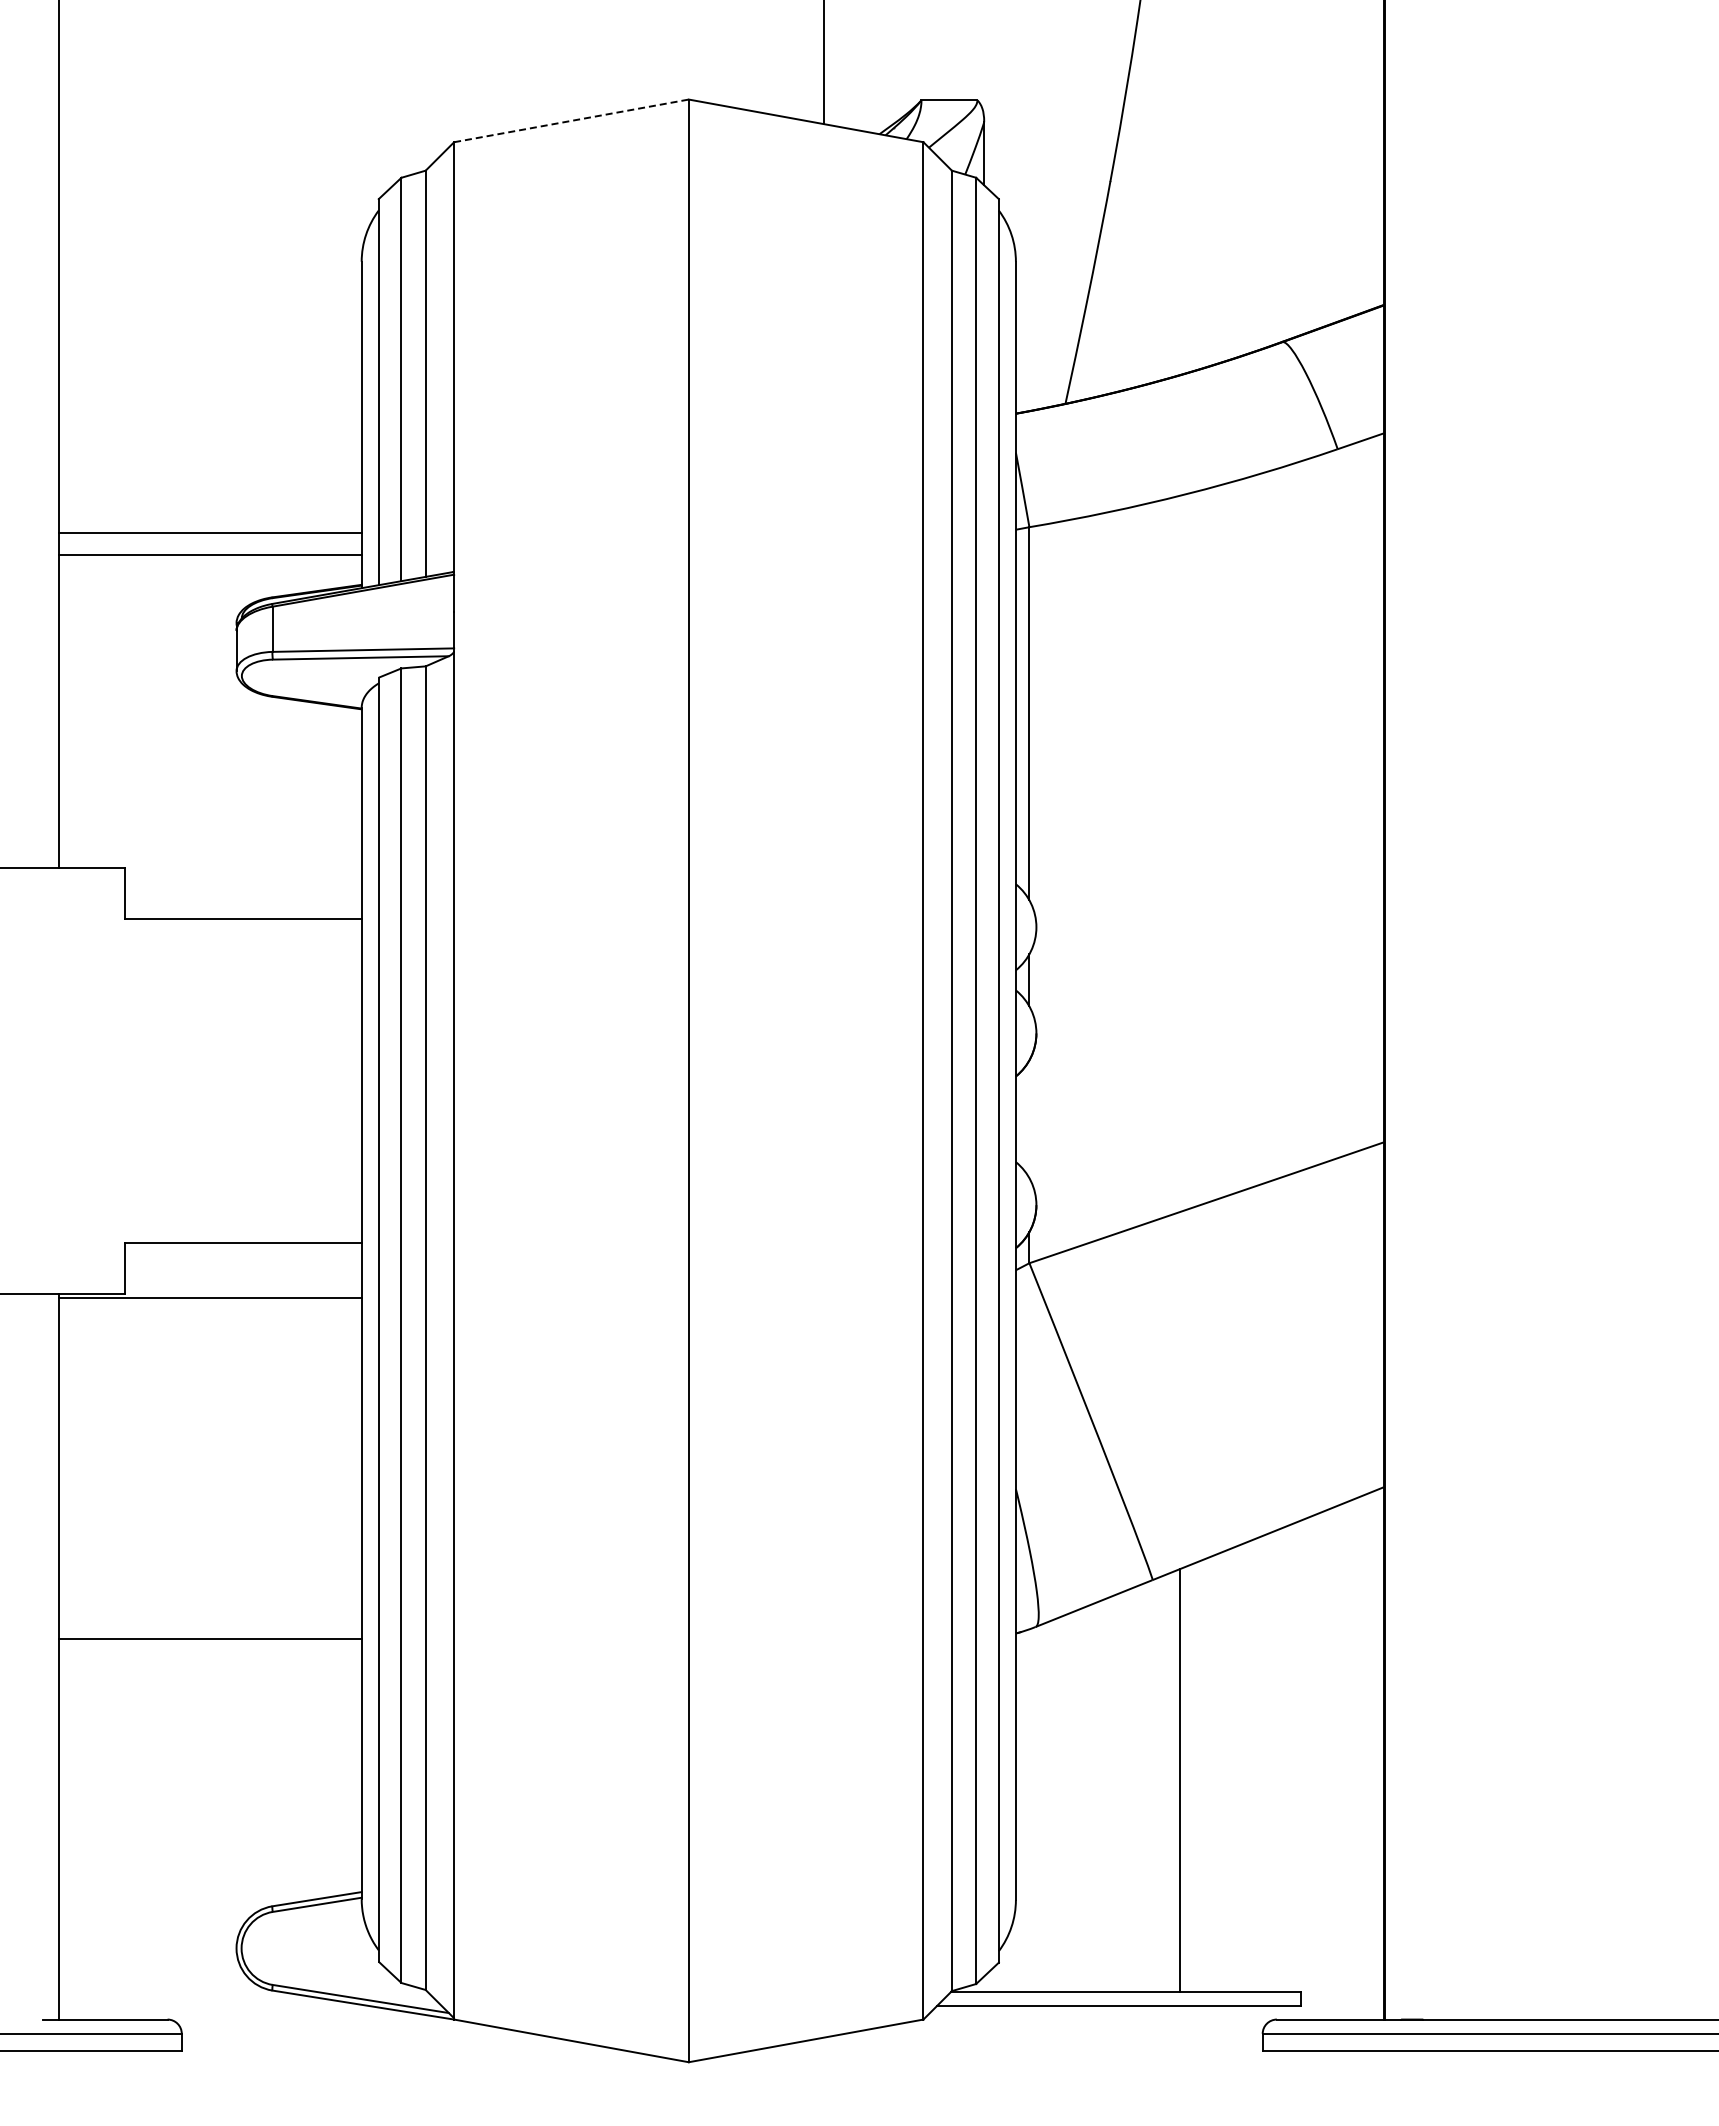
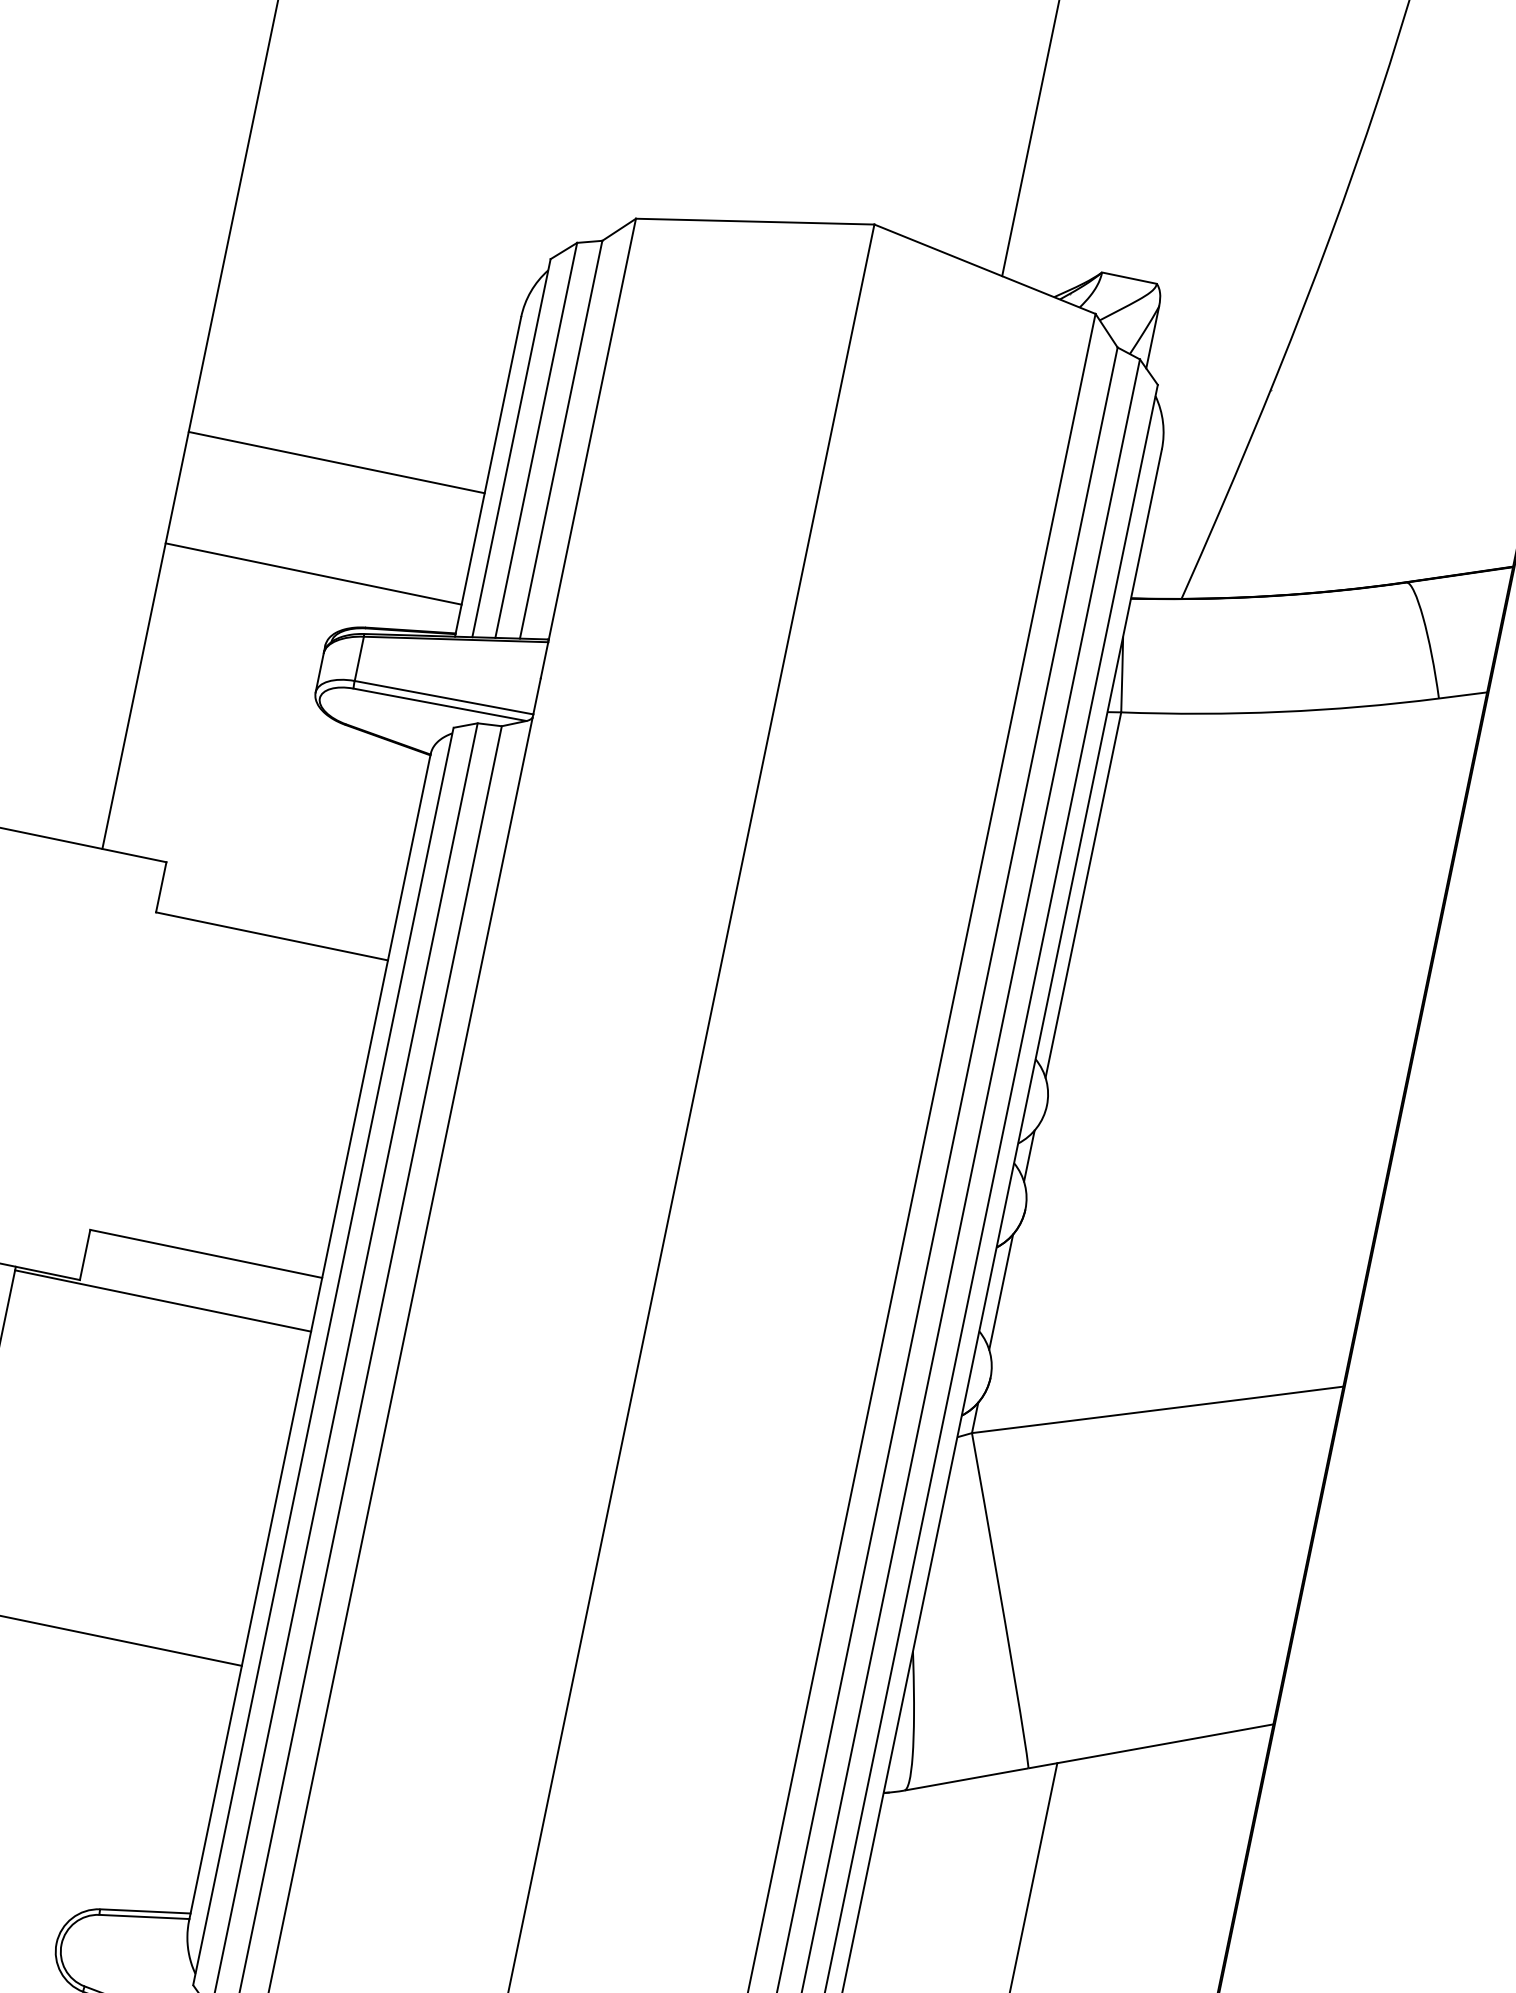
line: (571, 120) -> (755, 221), dashed -> solid
line: (210, 532) -> (336, 462), moved
line: (1029, 1119) -> (1001, 1292), added

